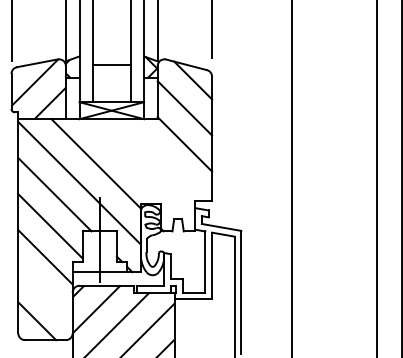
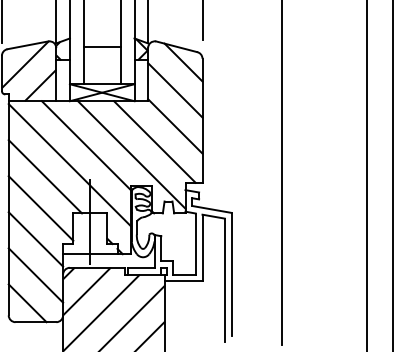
line: (164, 159) -> (154, 141), added
line: (141, 172) -> (131, 154), added
line: (45, 293) -> (35, 275), added

